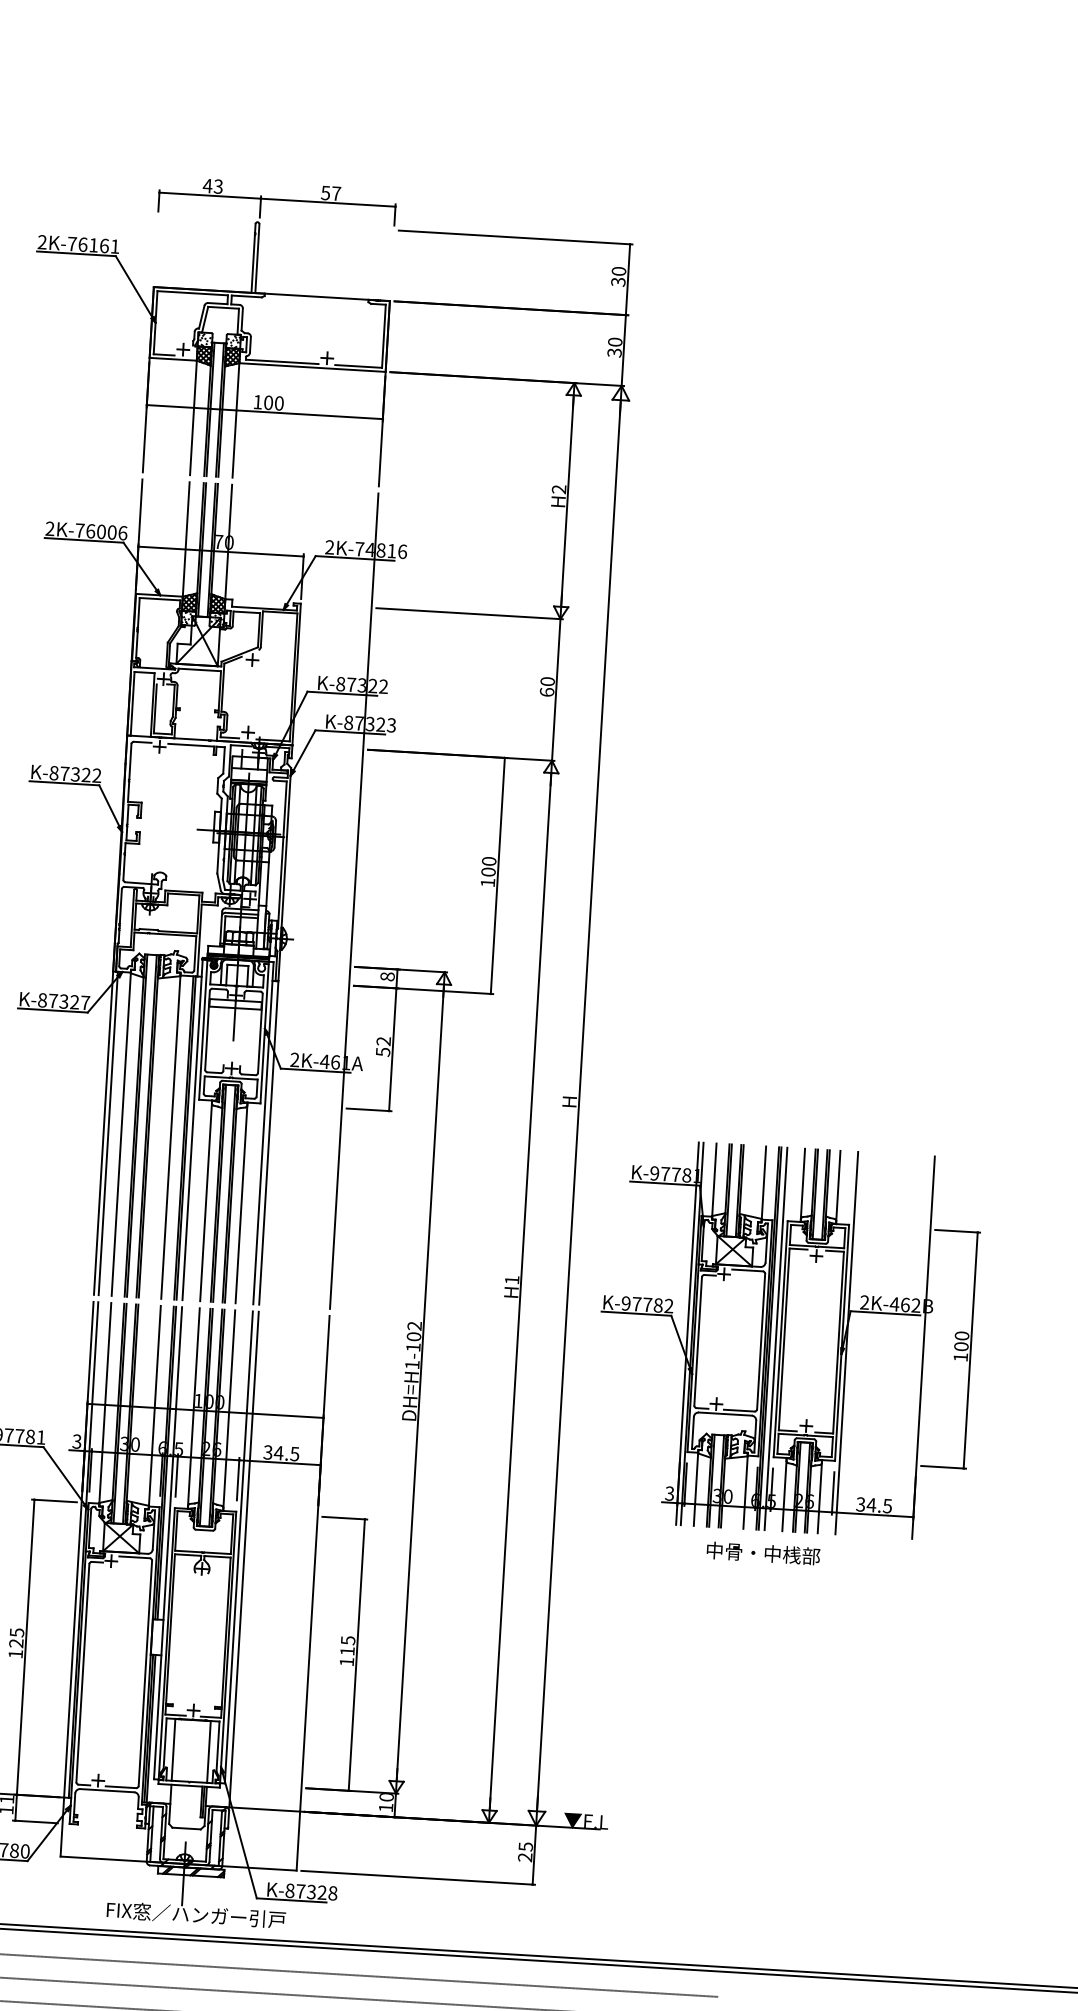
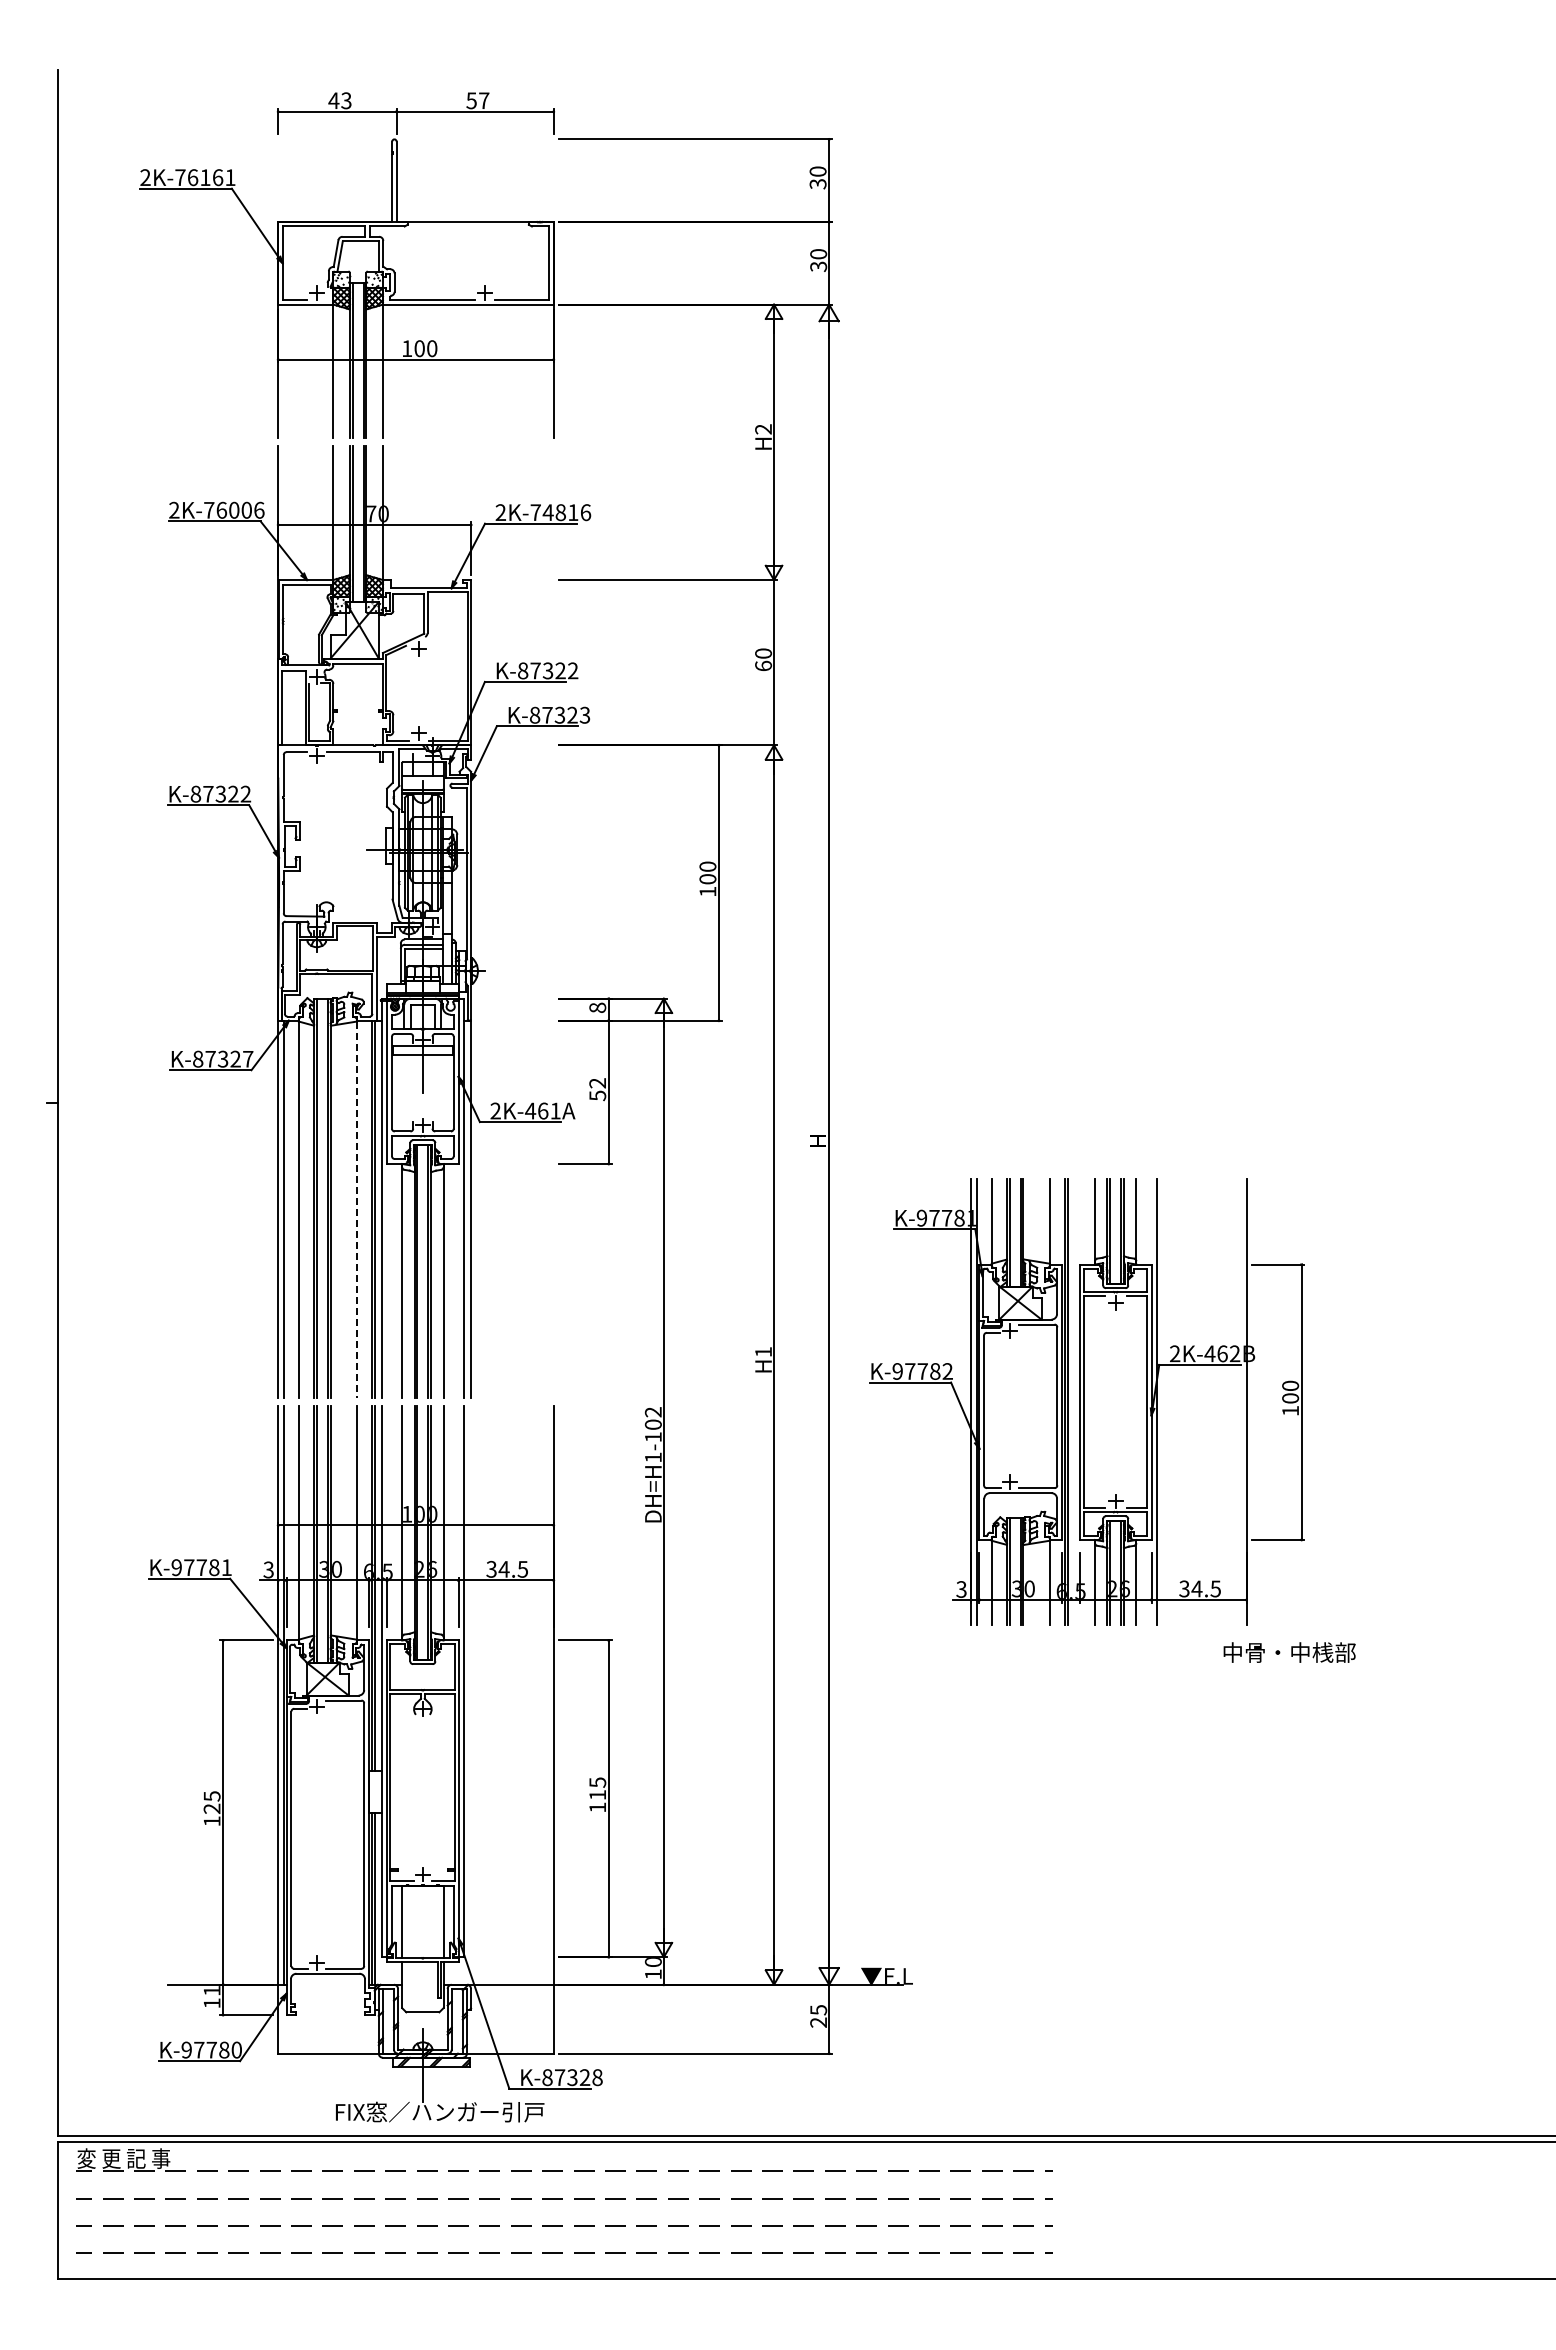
line: (354, 901) -> (553, 922), removed
line: (170, 1138) -> (356, 1210), solid -> dashed
line: (776, 1339) -> (1074, 1402), removed
text: (763, 1553) -> (1289, 1652), moved
line: (244, 1559) -> (471, 1695), removed

